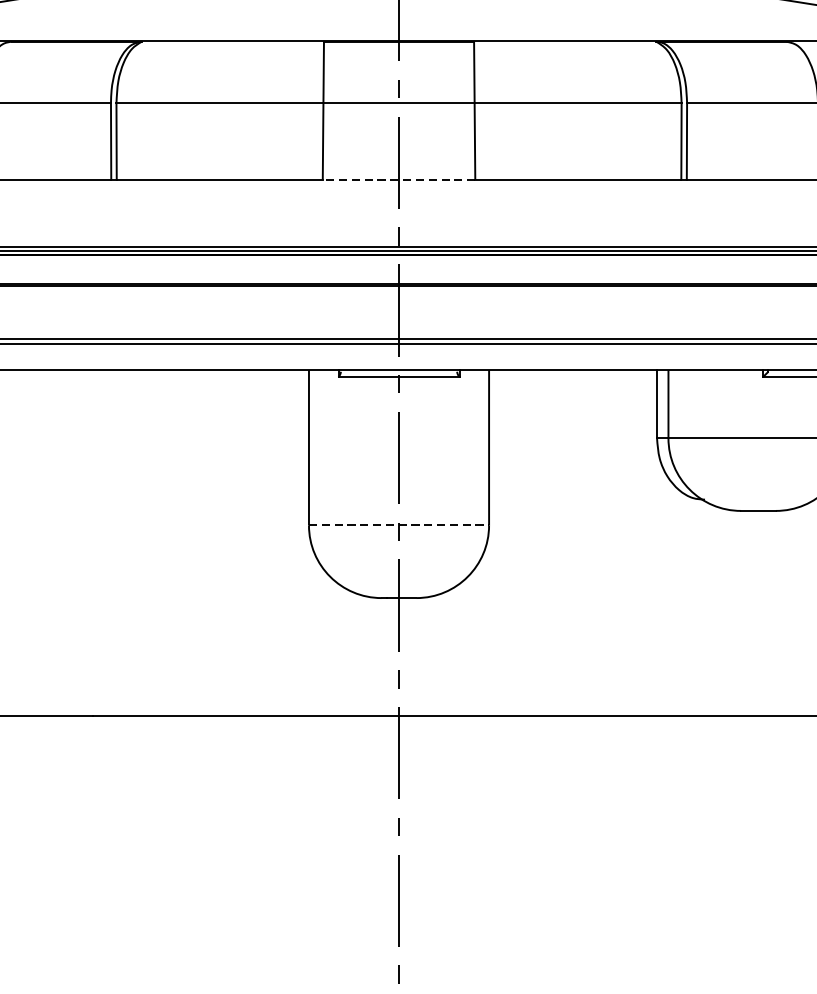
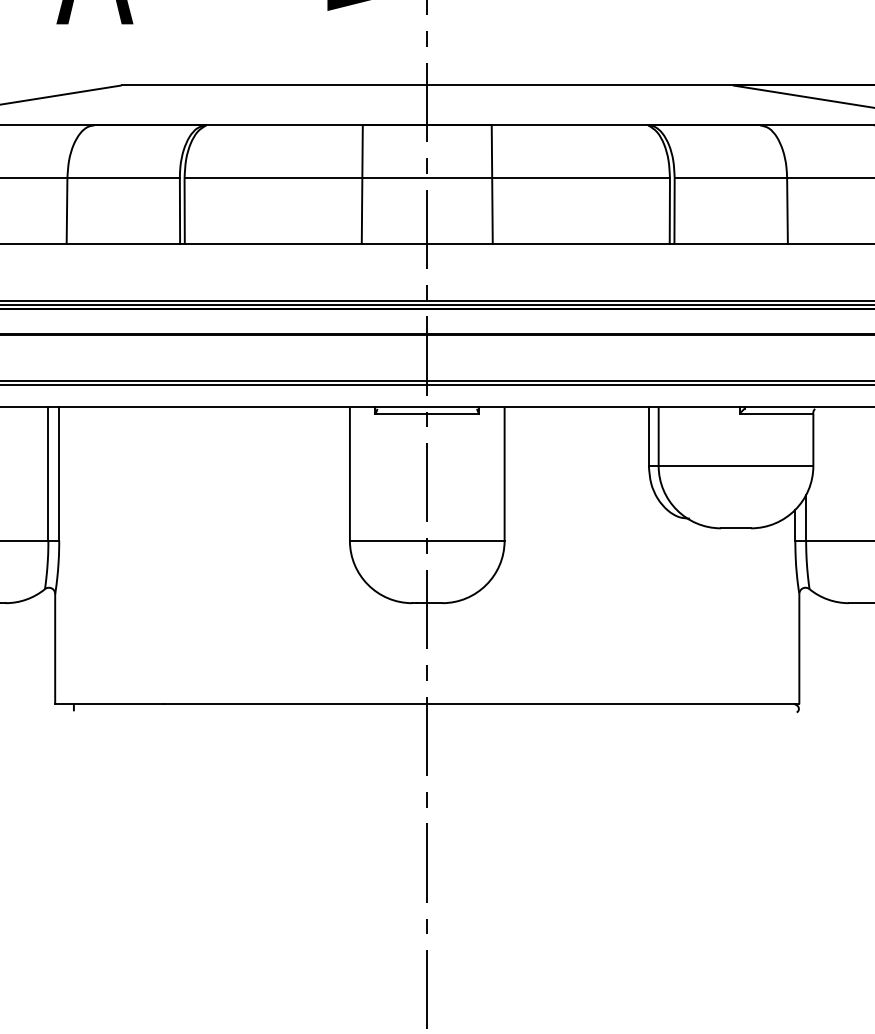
line: (398, 179) -> (426, 243), dashed -> solid
line: (399, 525) -> (427, 540), dashed -> solid

